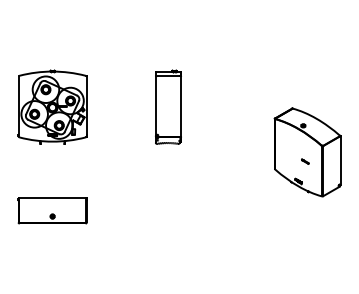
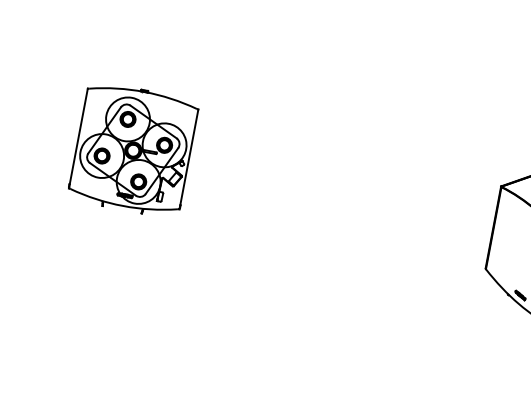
part: (52, 106) -> (133, 148), moved
part: (168, 106) -> (331, 133), removed
part: (52, 210) -> (111, 267), removed

